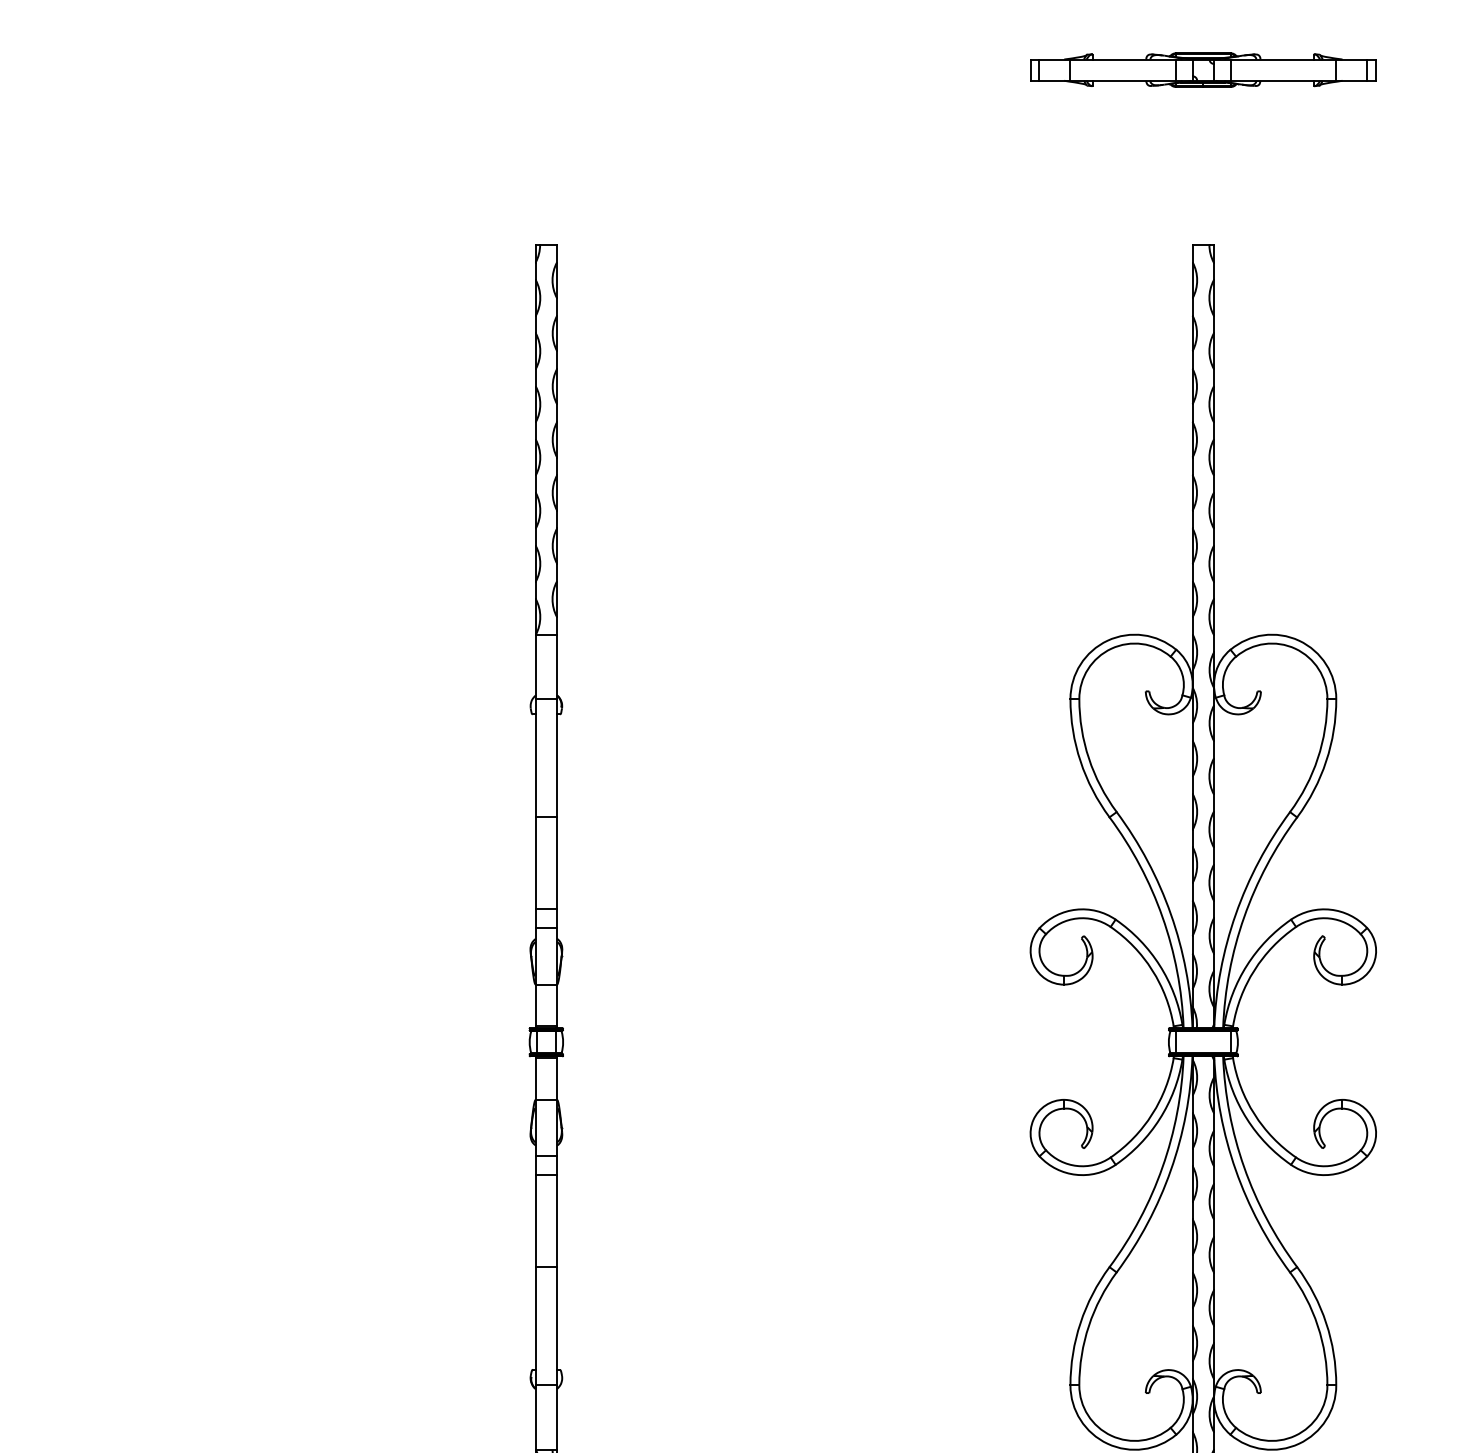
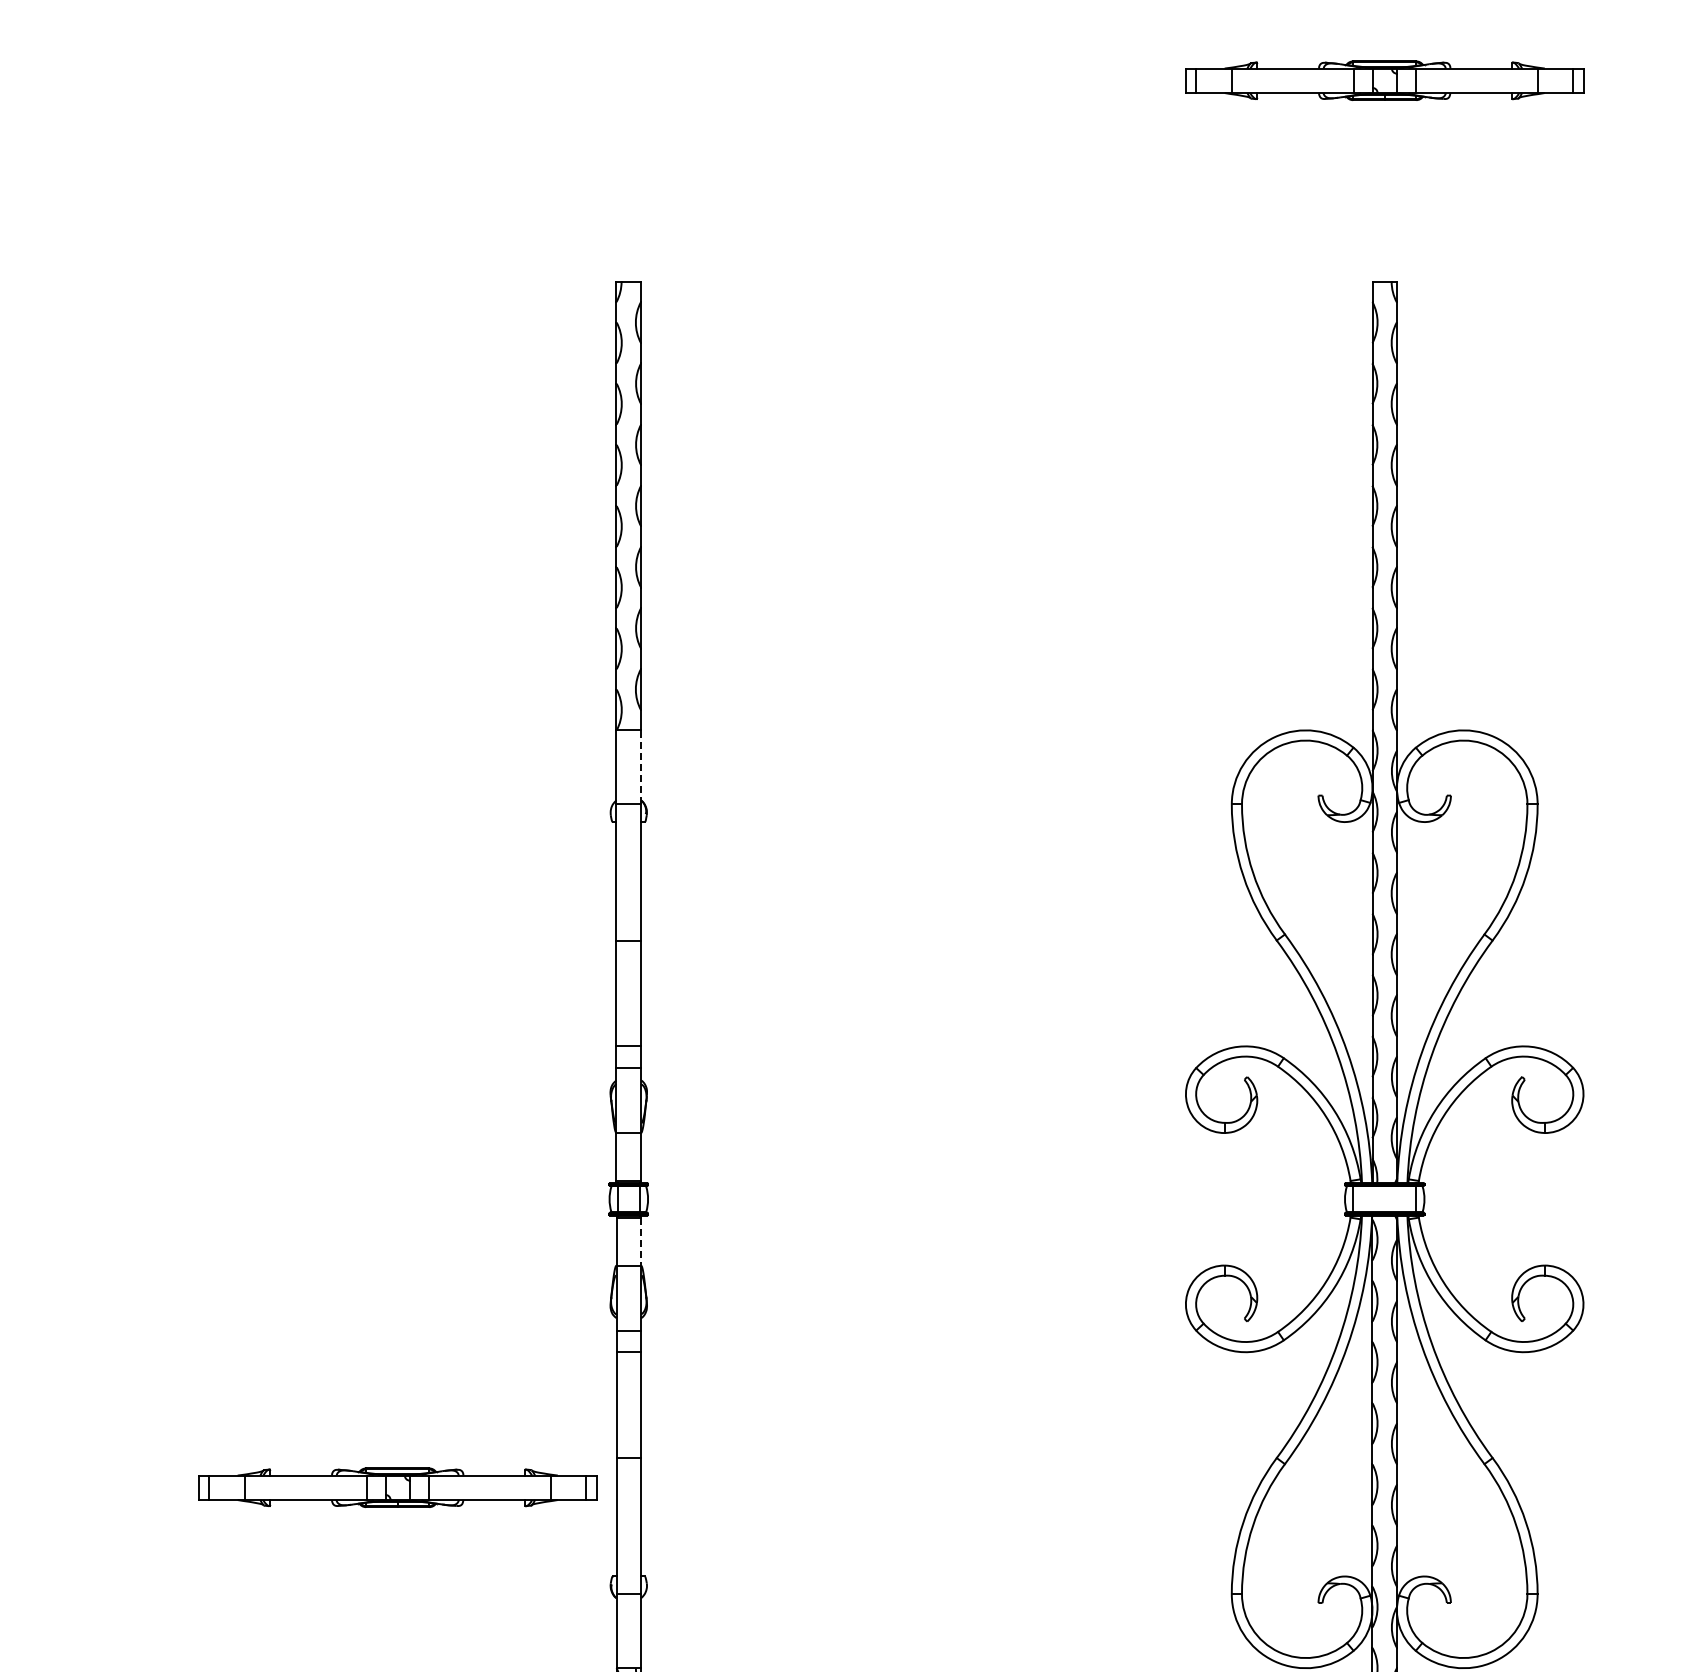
line: (556, 666) -> (640, 766), solid -> dashed
line: (557, 1078) -> (641, 1241), solid -> dashed
part: (345, 1292) -> (397, 1487), added

